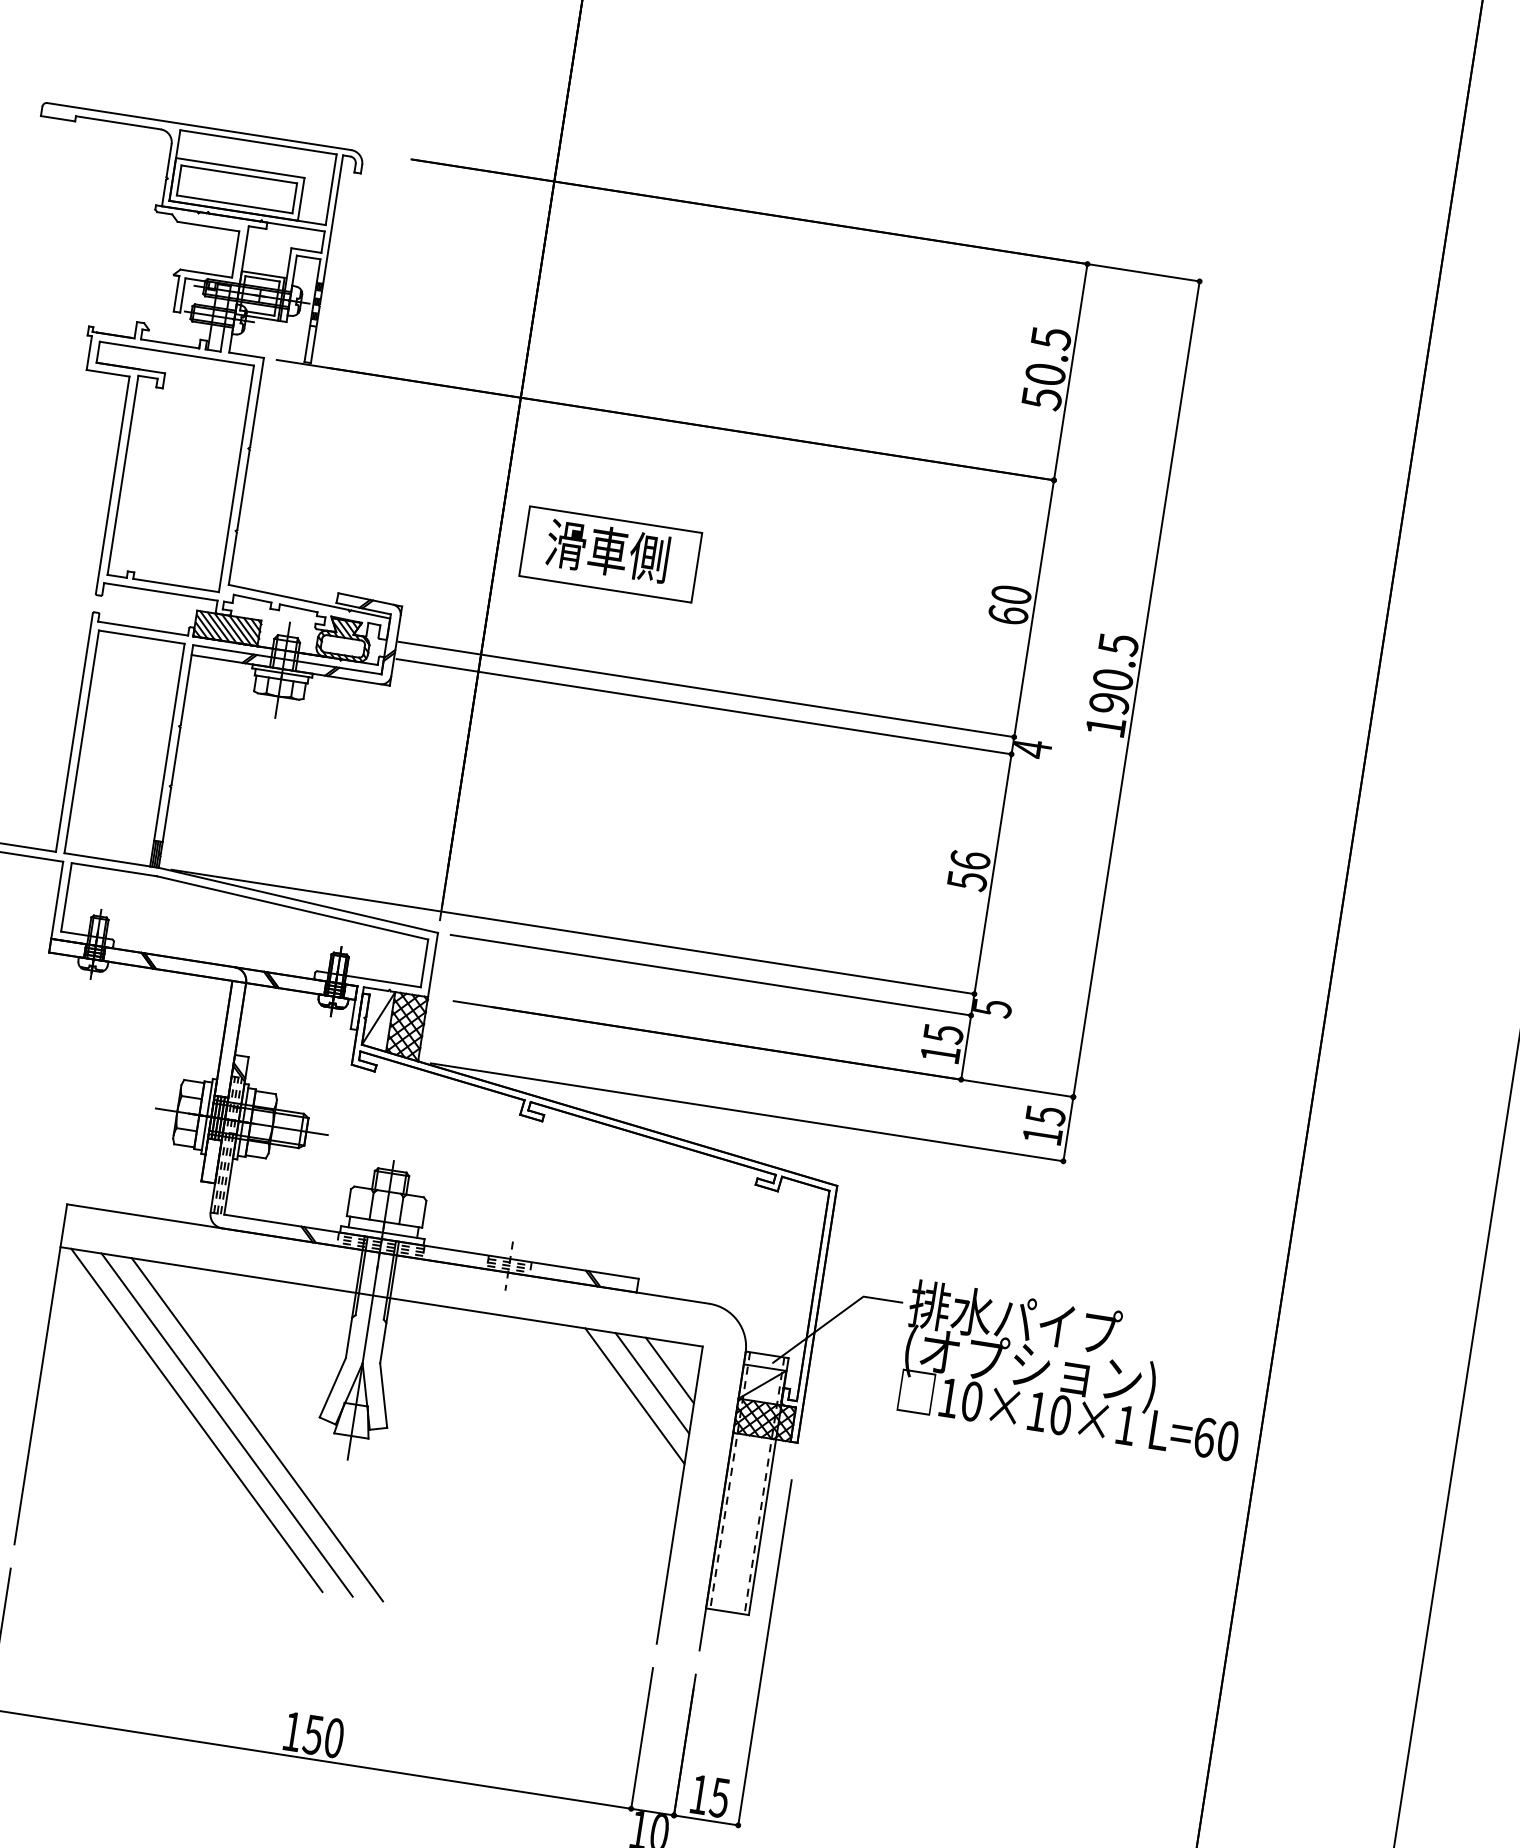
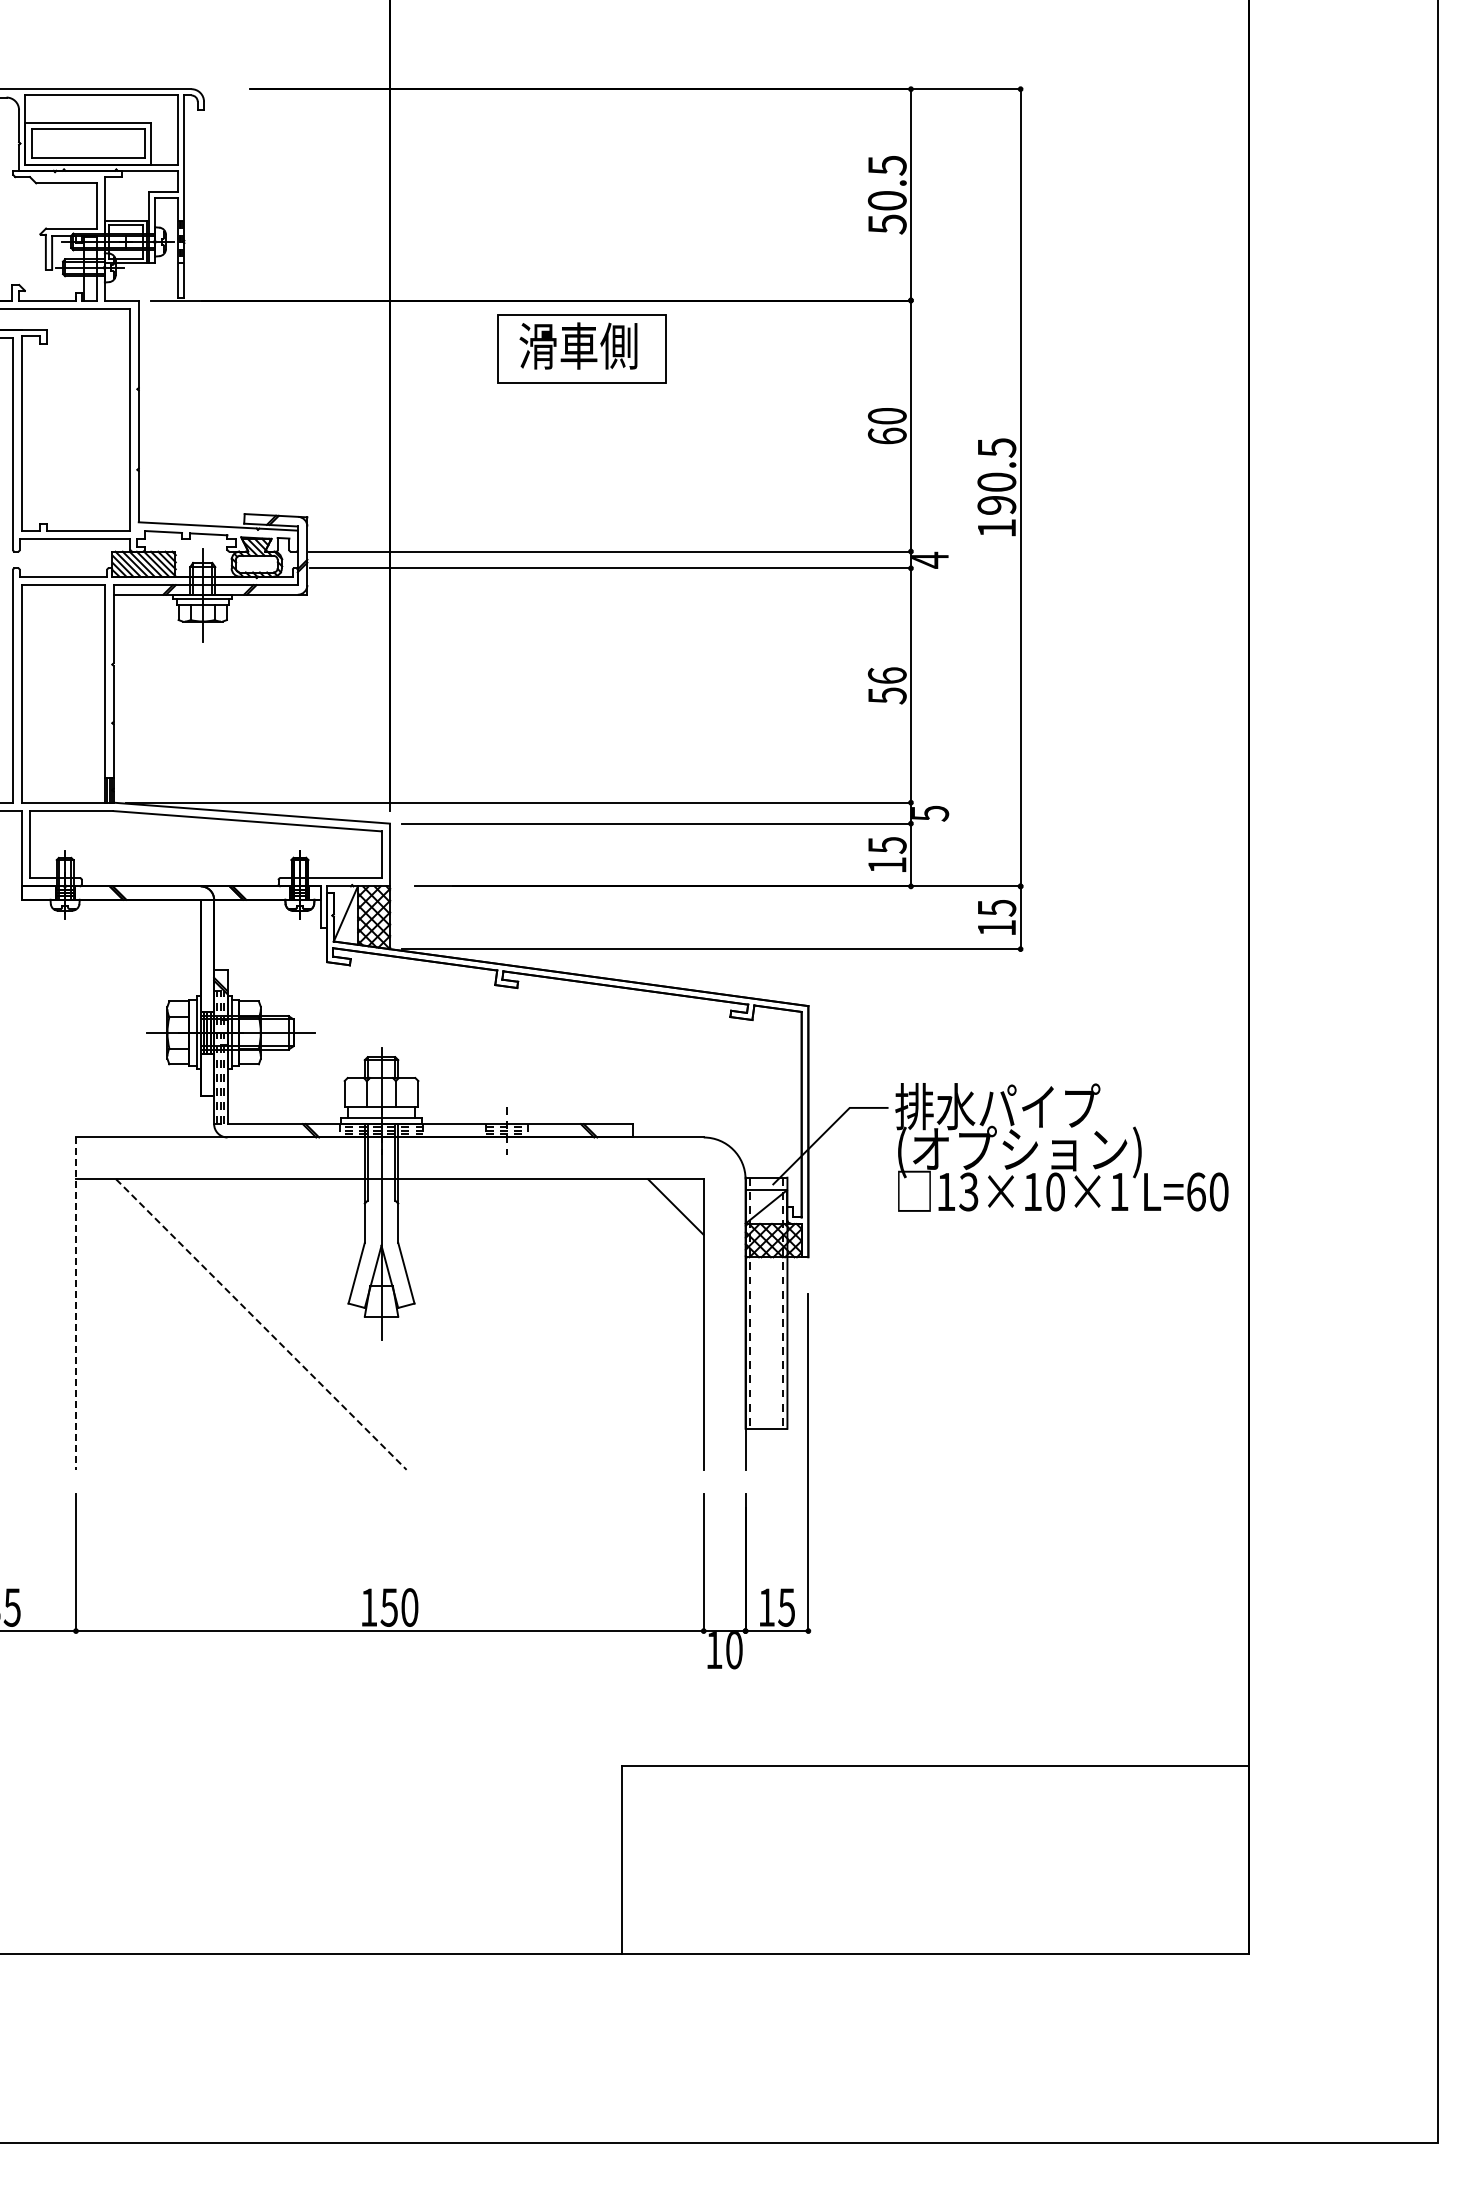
part: (610, 554) -> (581, 348), moved
line: (41, 1375) -> (76, 1304), solid -> dashed
line: (651, 1382) -> (660, 1221), removed
line: (634, 1395) -> (645, 1236), removed
text: (971, 1400) -> (968, 1191), 10×10×1 -> 13×10×1
line: (196, 1420) -> (231, 1324), removed
line: (227, 1425) -> (261, 1324), solid -> dashed
line: (256, 1429) -> (290, 1324), removed

